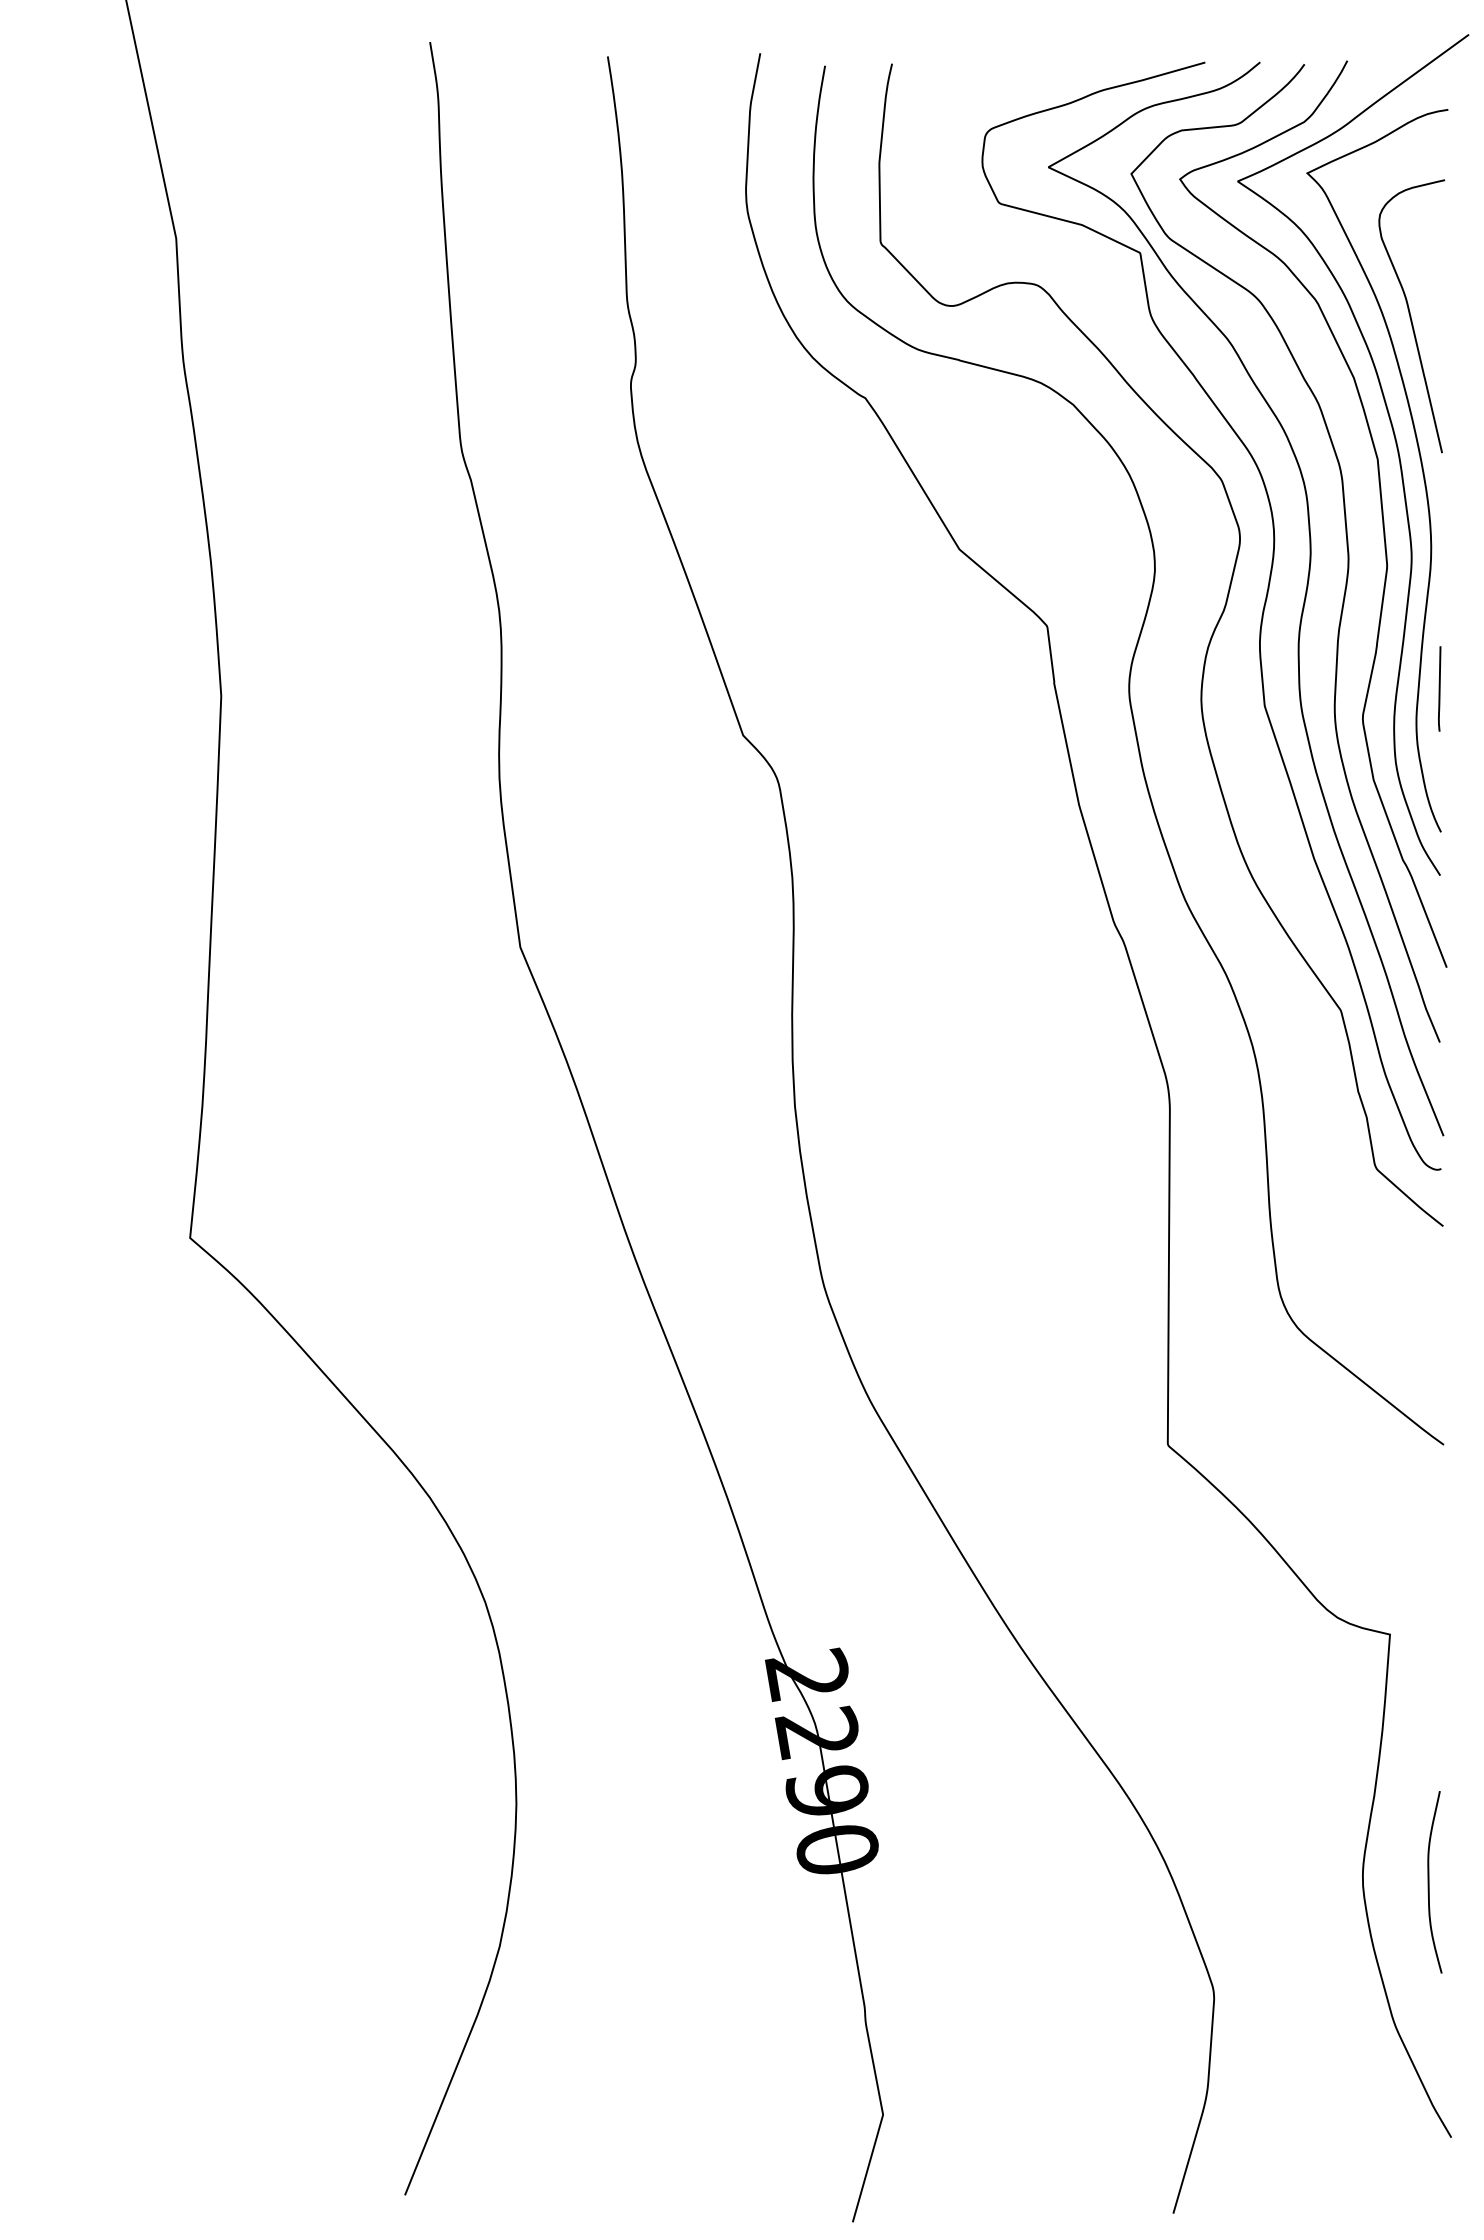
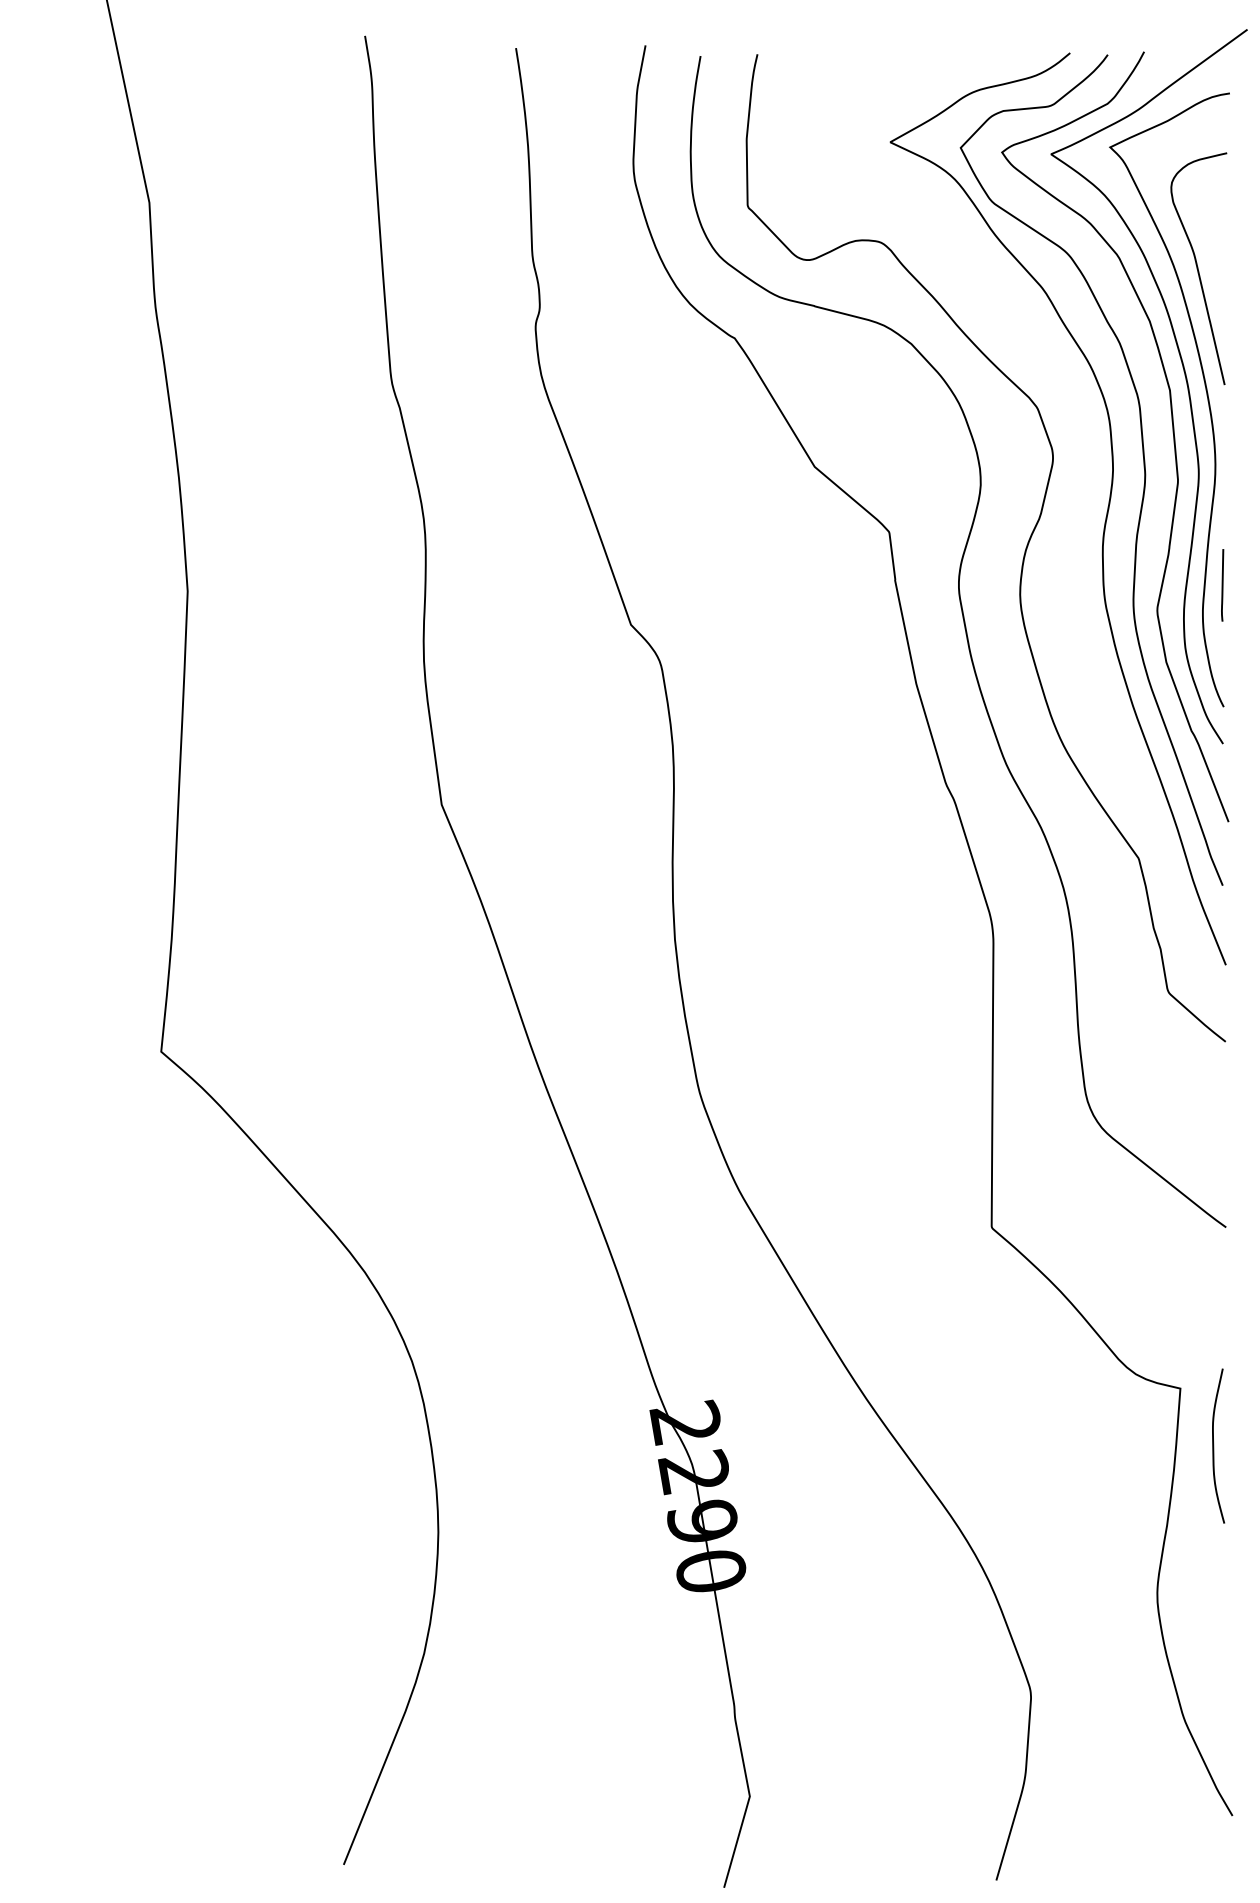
curve: (1260, 622) -> (1070, 528), removed
curve: (1429, 1882) -> (1213, 1446), moved

